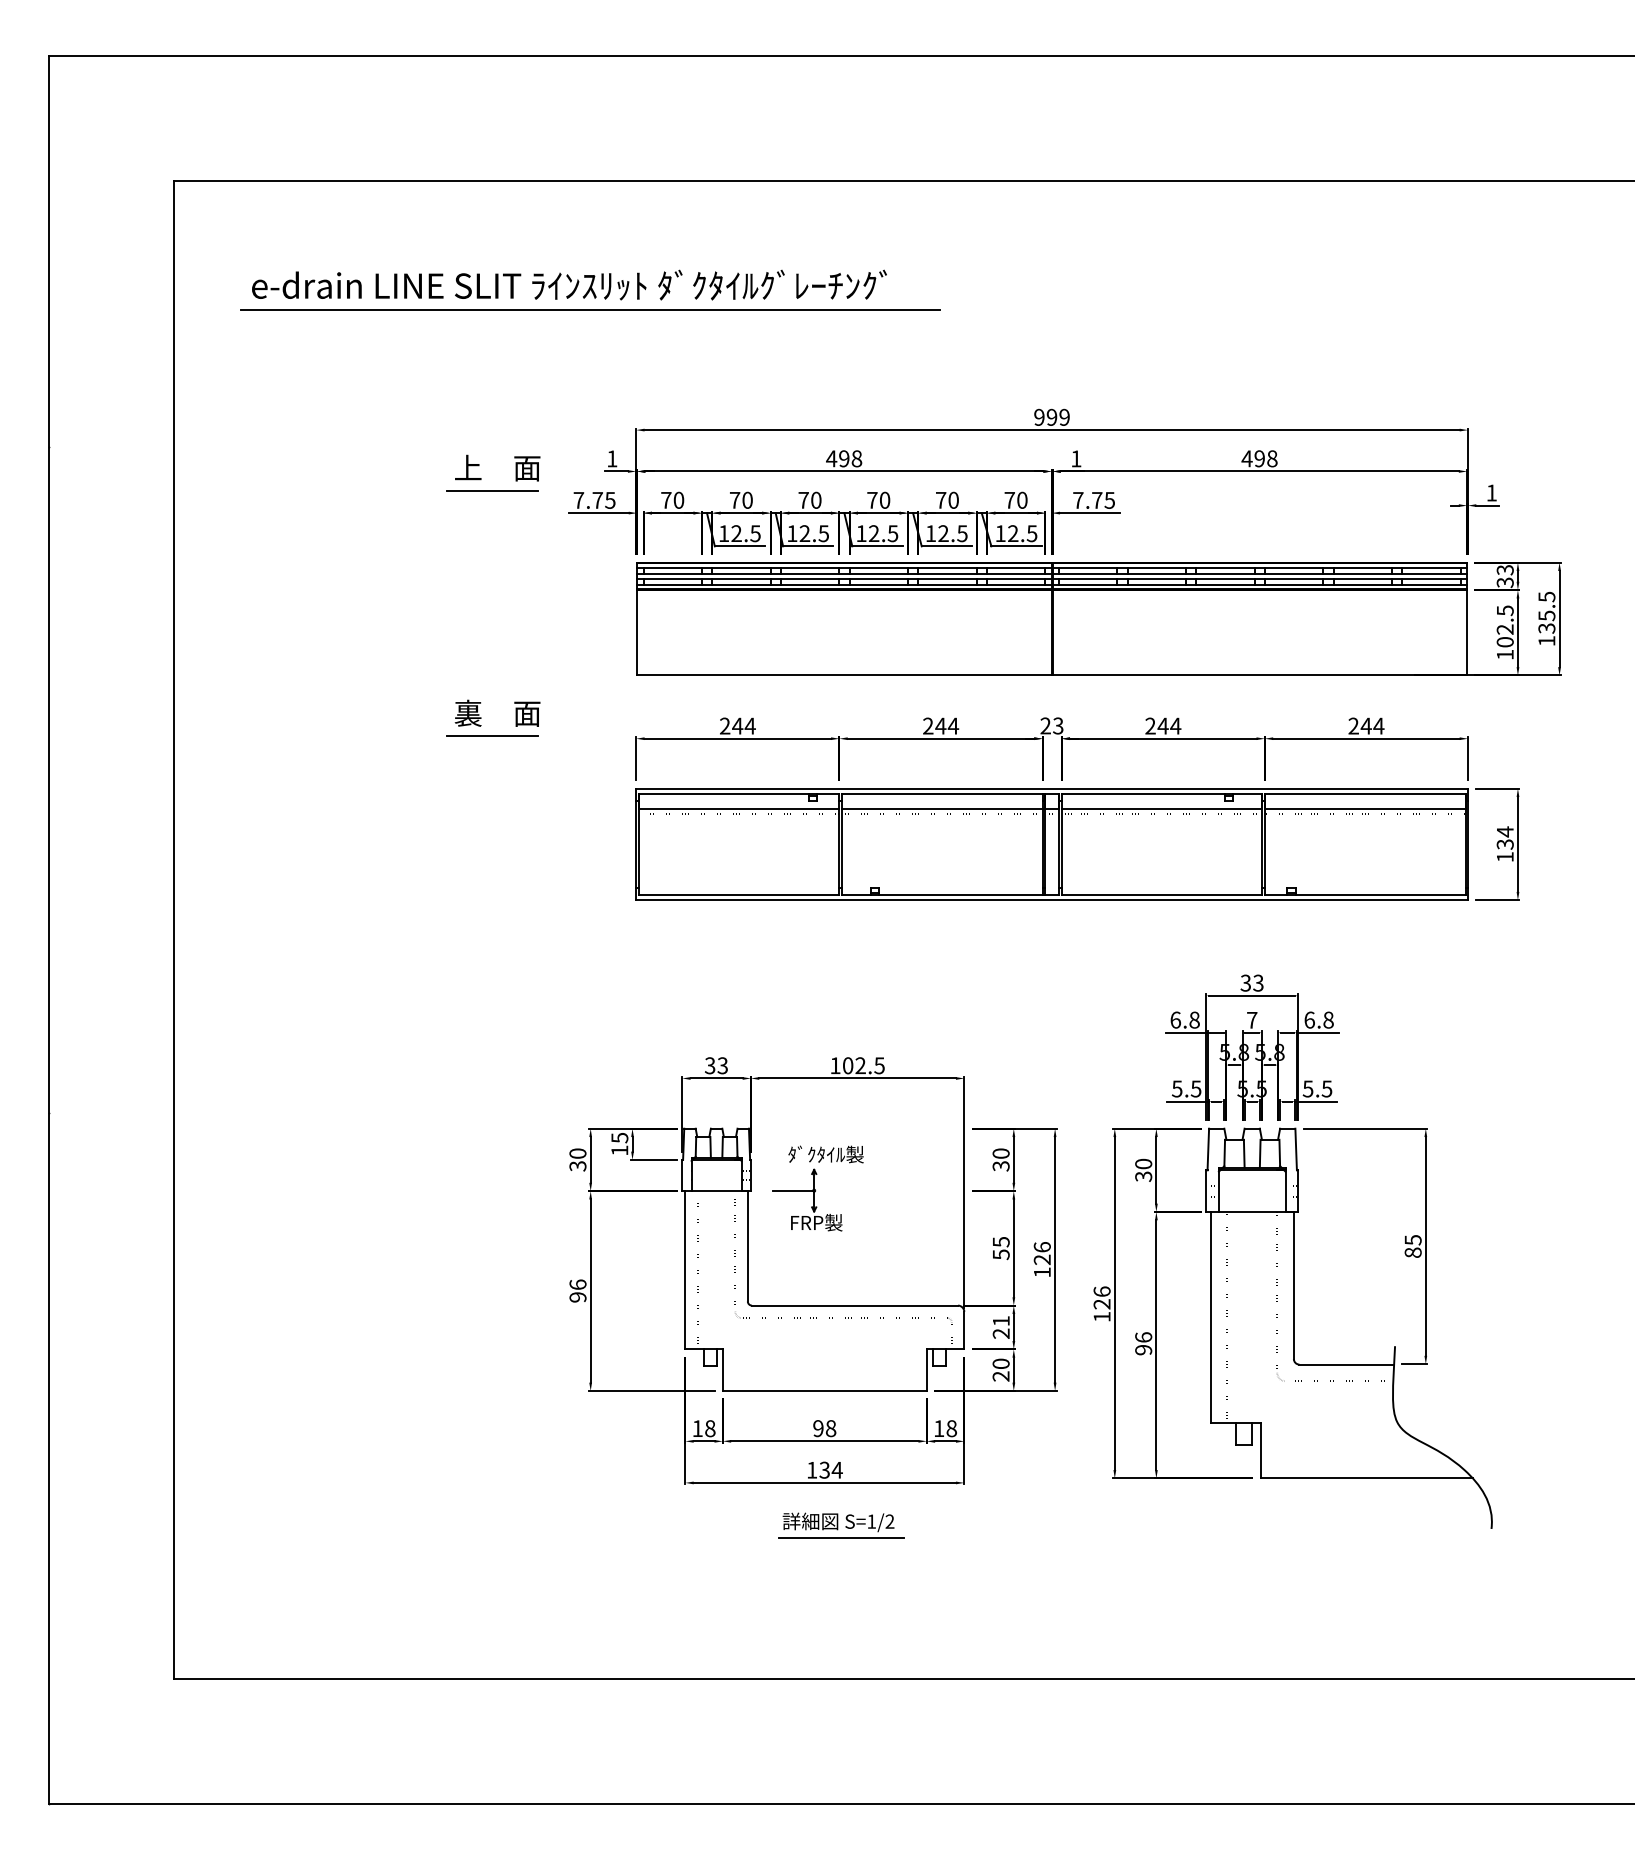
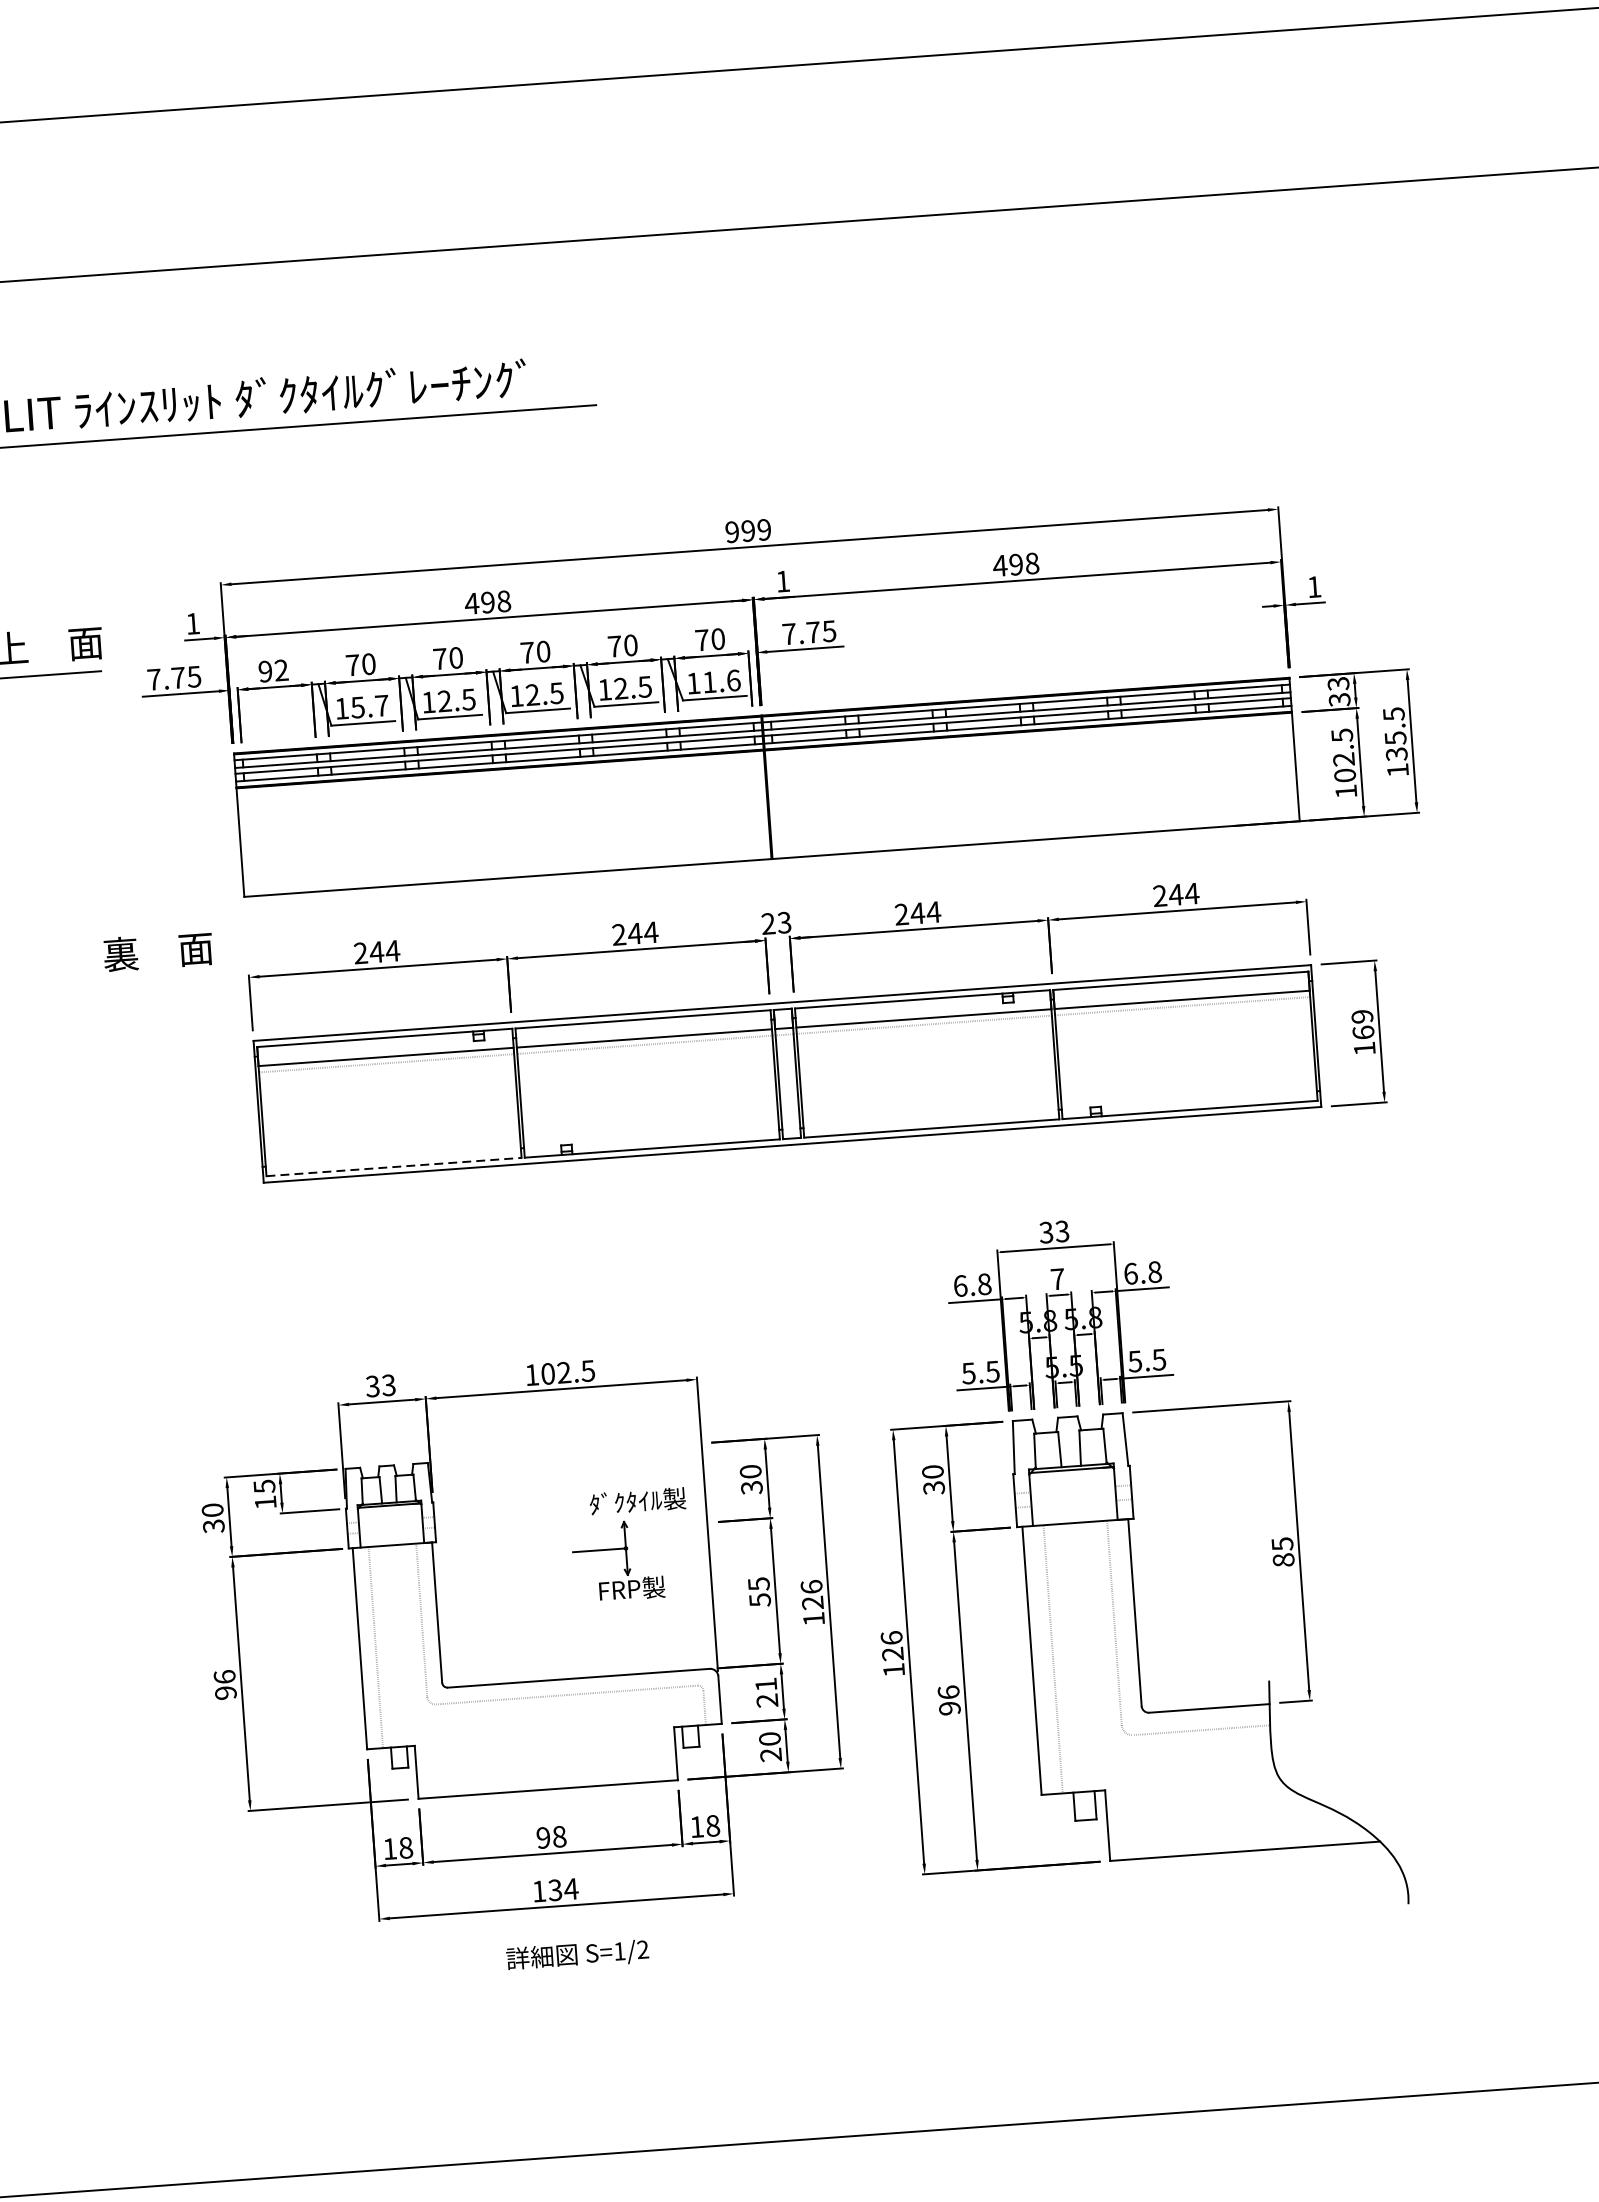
text: (672, 499) -> (273, 669), 70 -> 92
text: (745, 533) -> (369, 706), 12.5 -> 15.7
text: (1022, 533) -> (721, 681), 12.5 -> 11.6
text: (497, 712) -> (157, 950), moved
line: (491, 736) -> (64, 987), removed
text: (1504, 837) -> (1361, 1023), 134 -> 169
line: (739, 895) -> (394, 1167), solid -> dashed
part: (817, 1188) -> (629, 1545), moved
line: (841, 1537) -> (582, 1974), removed

